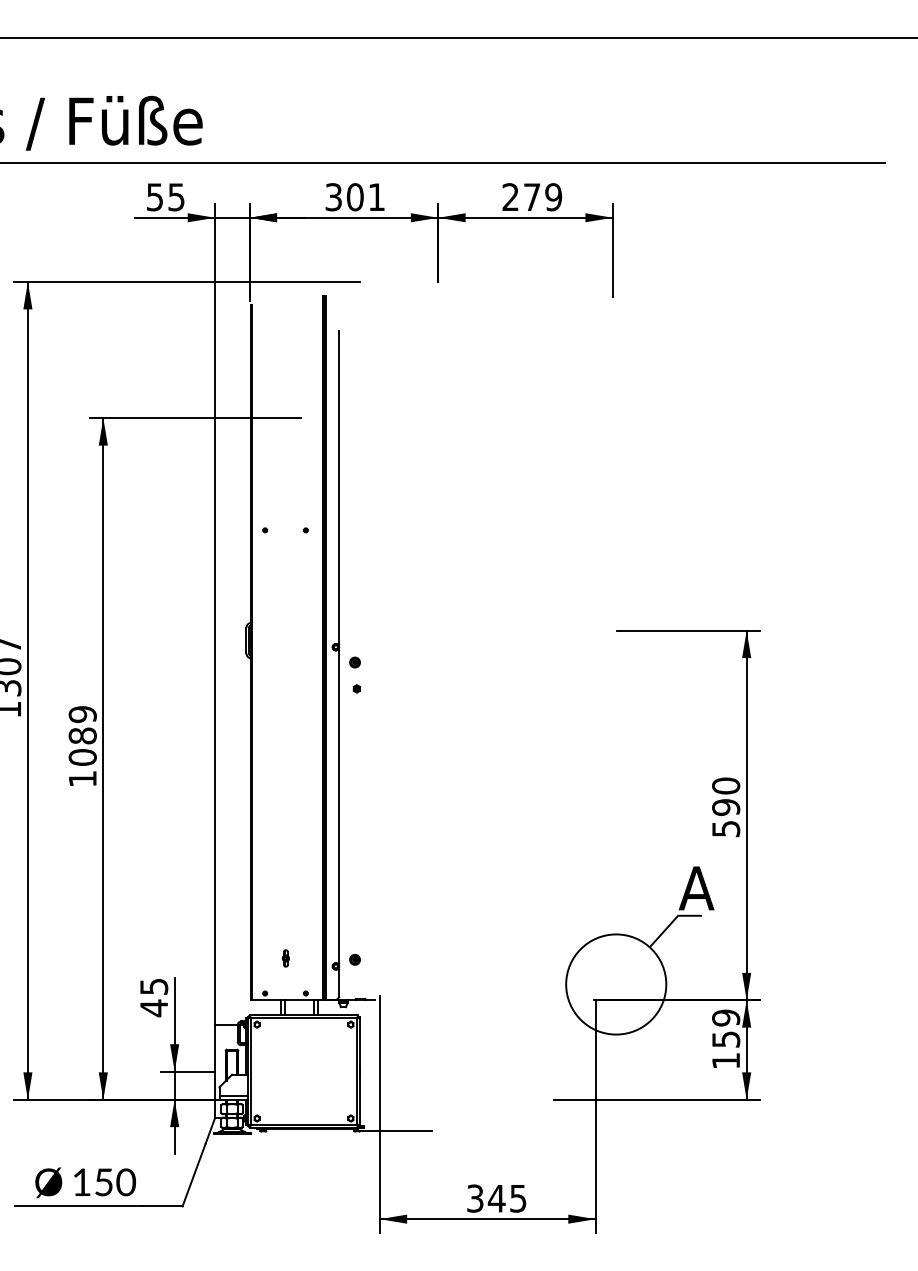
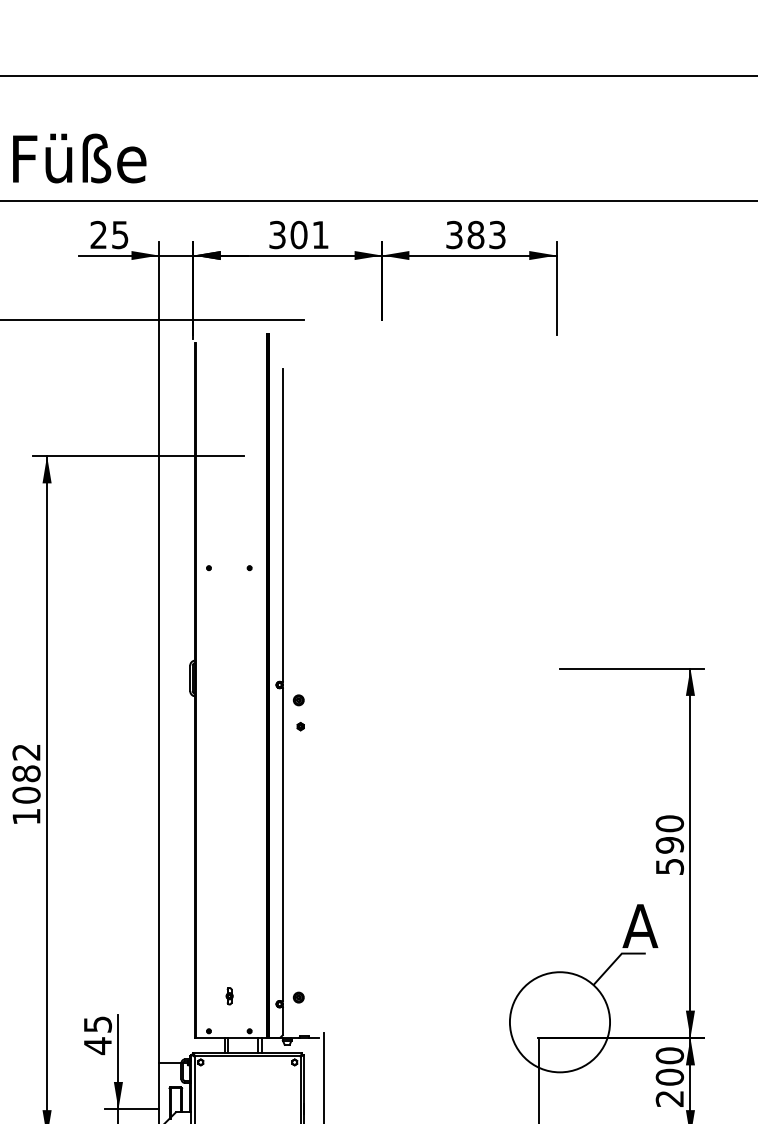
text: (154, 197) -> (98, 235), 55 -> 25
text: (532, 197) -> (476, 235), 279 -> 383
text: (82, 714) -> (26, 752), 1089 -> 1082
text: (726, 1039) -> (670, 1077), 159 -> 200

